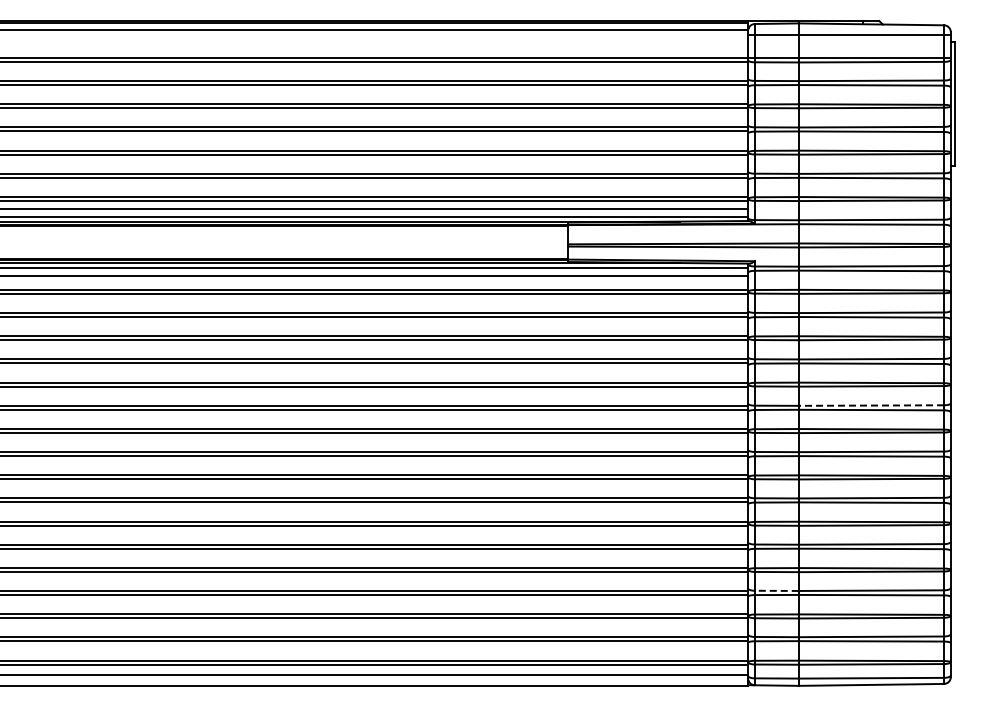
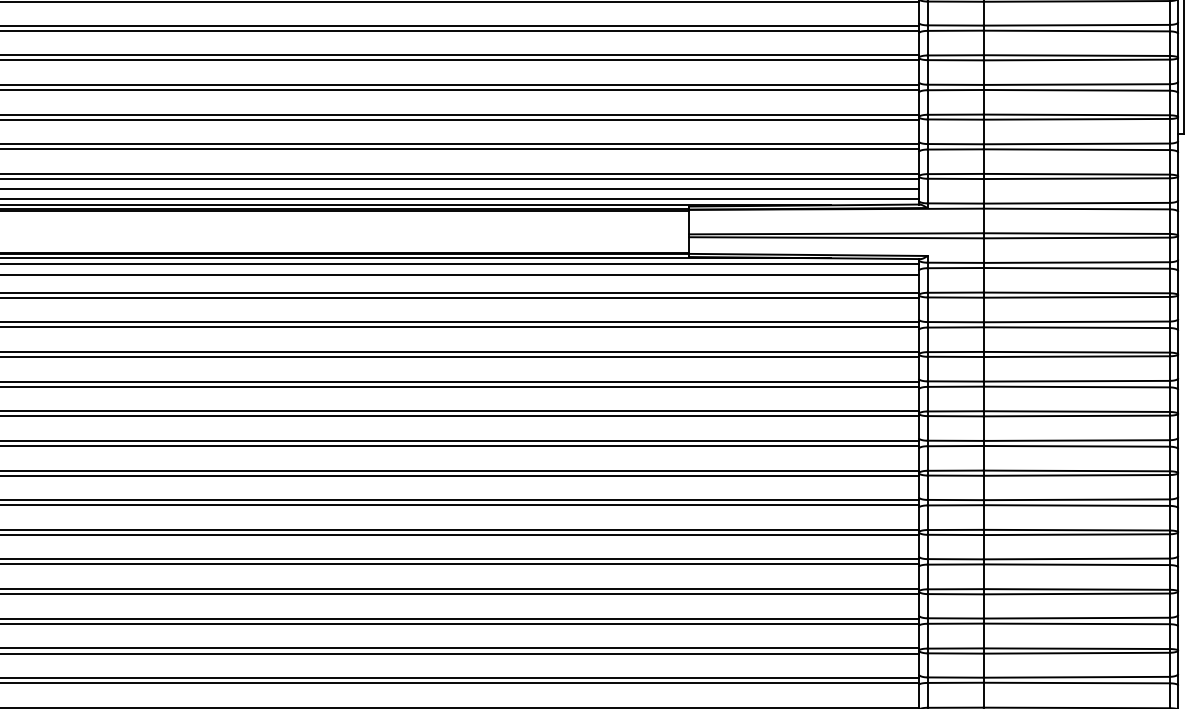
line: (871, 405) -> (1076, 440), dashed -> solid
line: (776, 590) -> (955, 677), dashed -> solid

